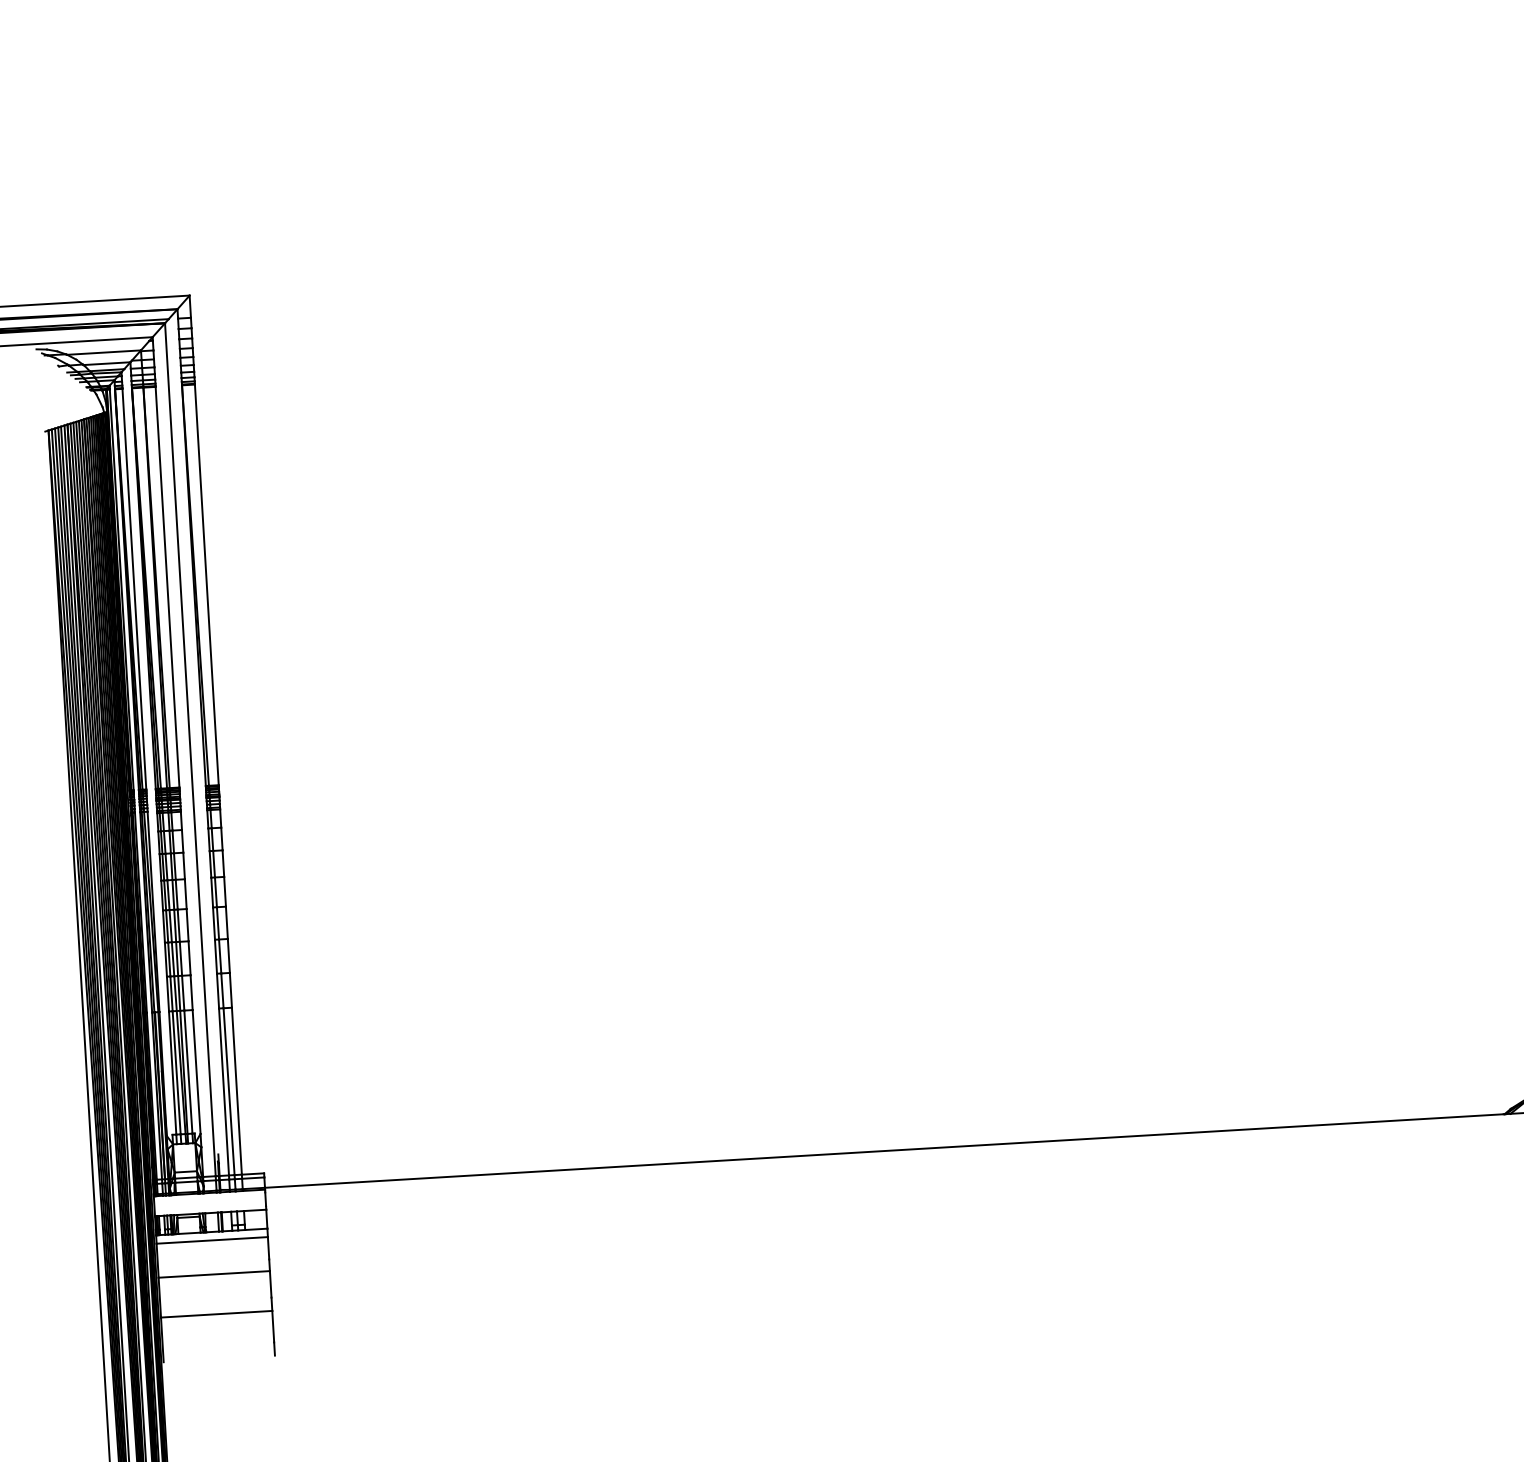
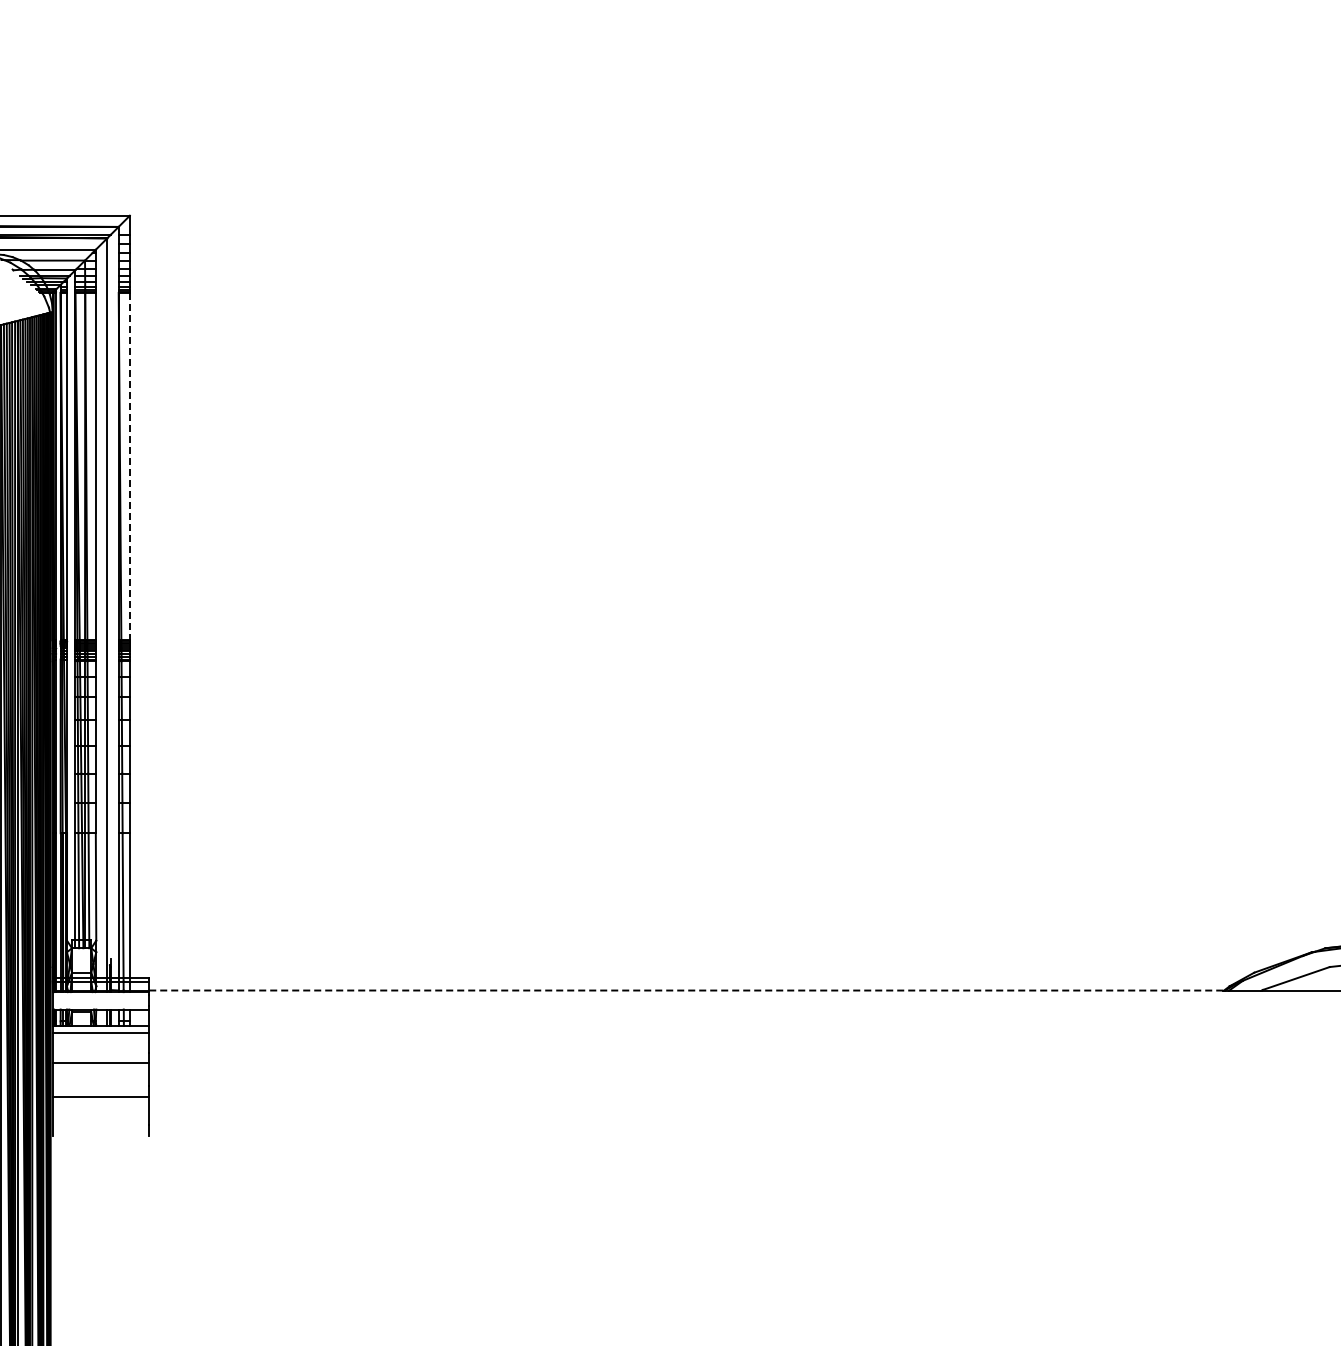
line: (206, 584) -> (129, 466), solid -> dashed
line: (883, 1151) -> (685, 990), solid -> dashed

